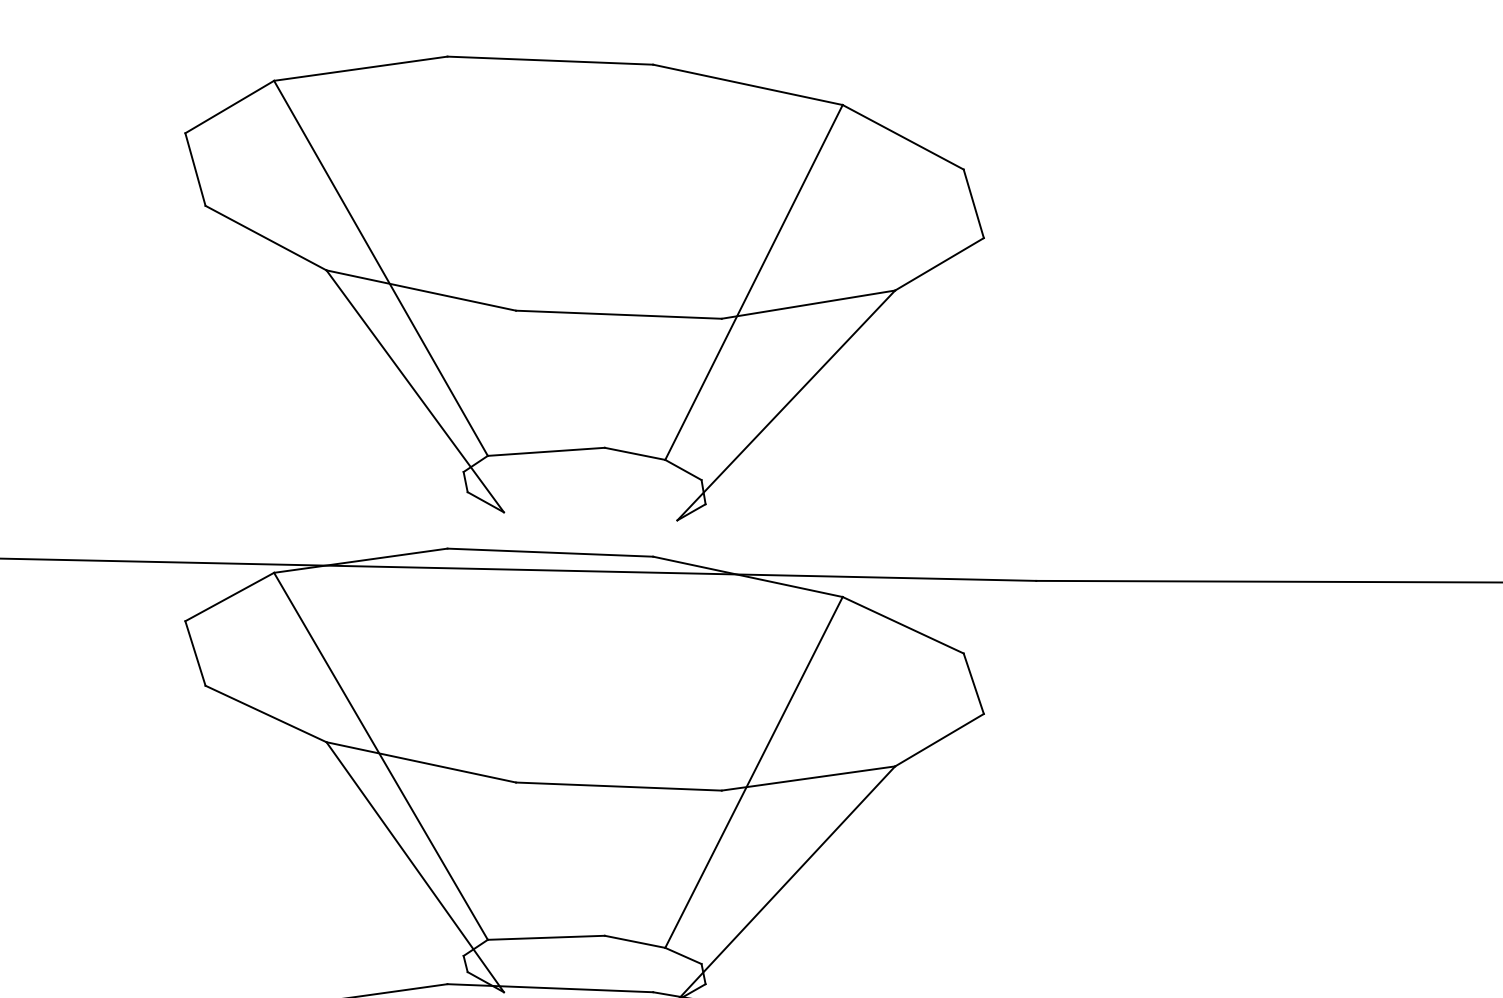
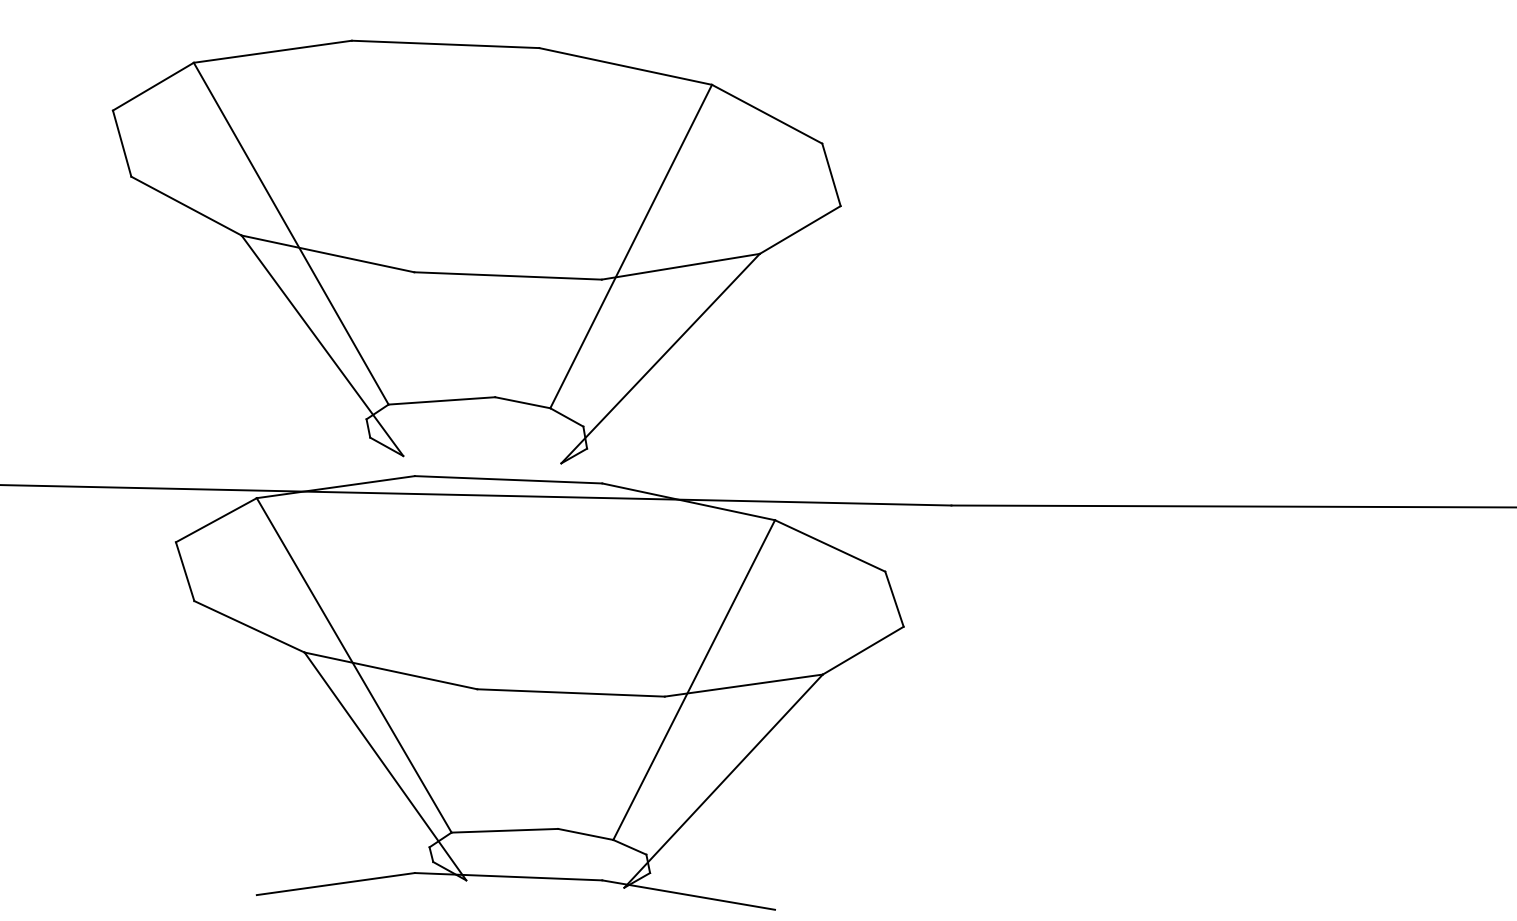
part: (584, 287) -> (476, 251), moved

